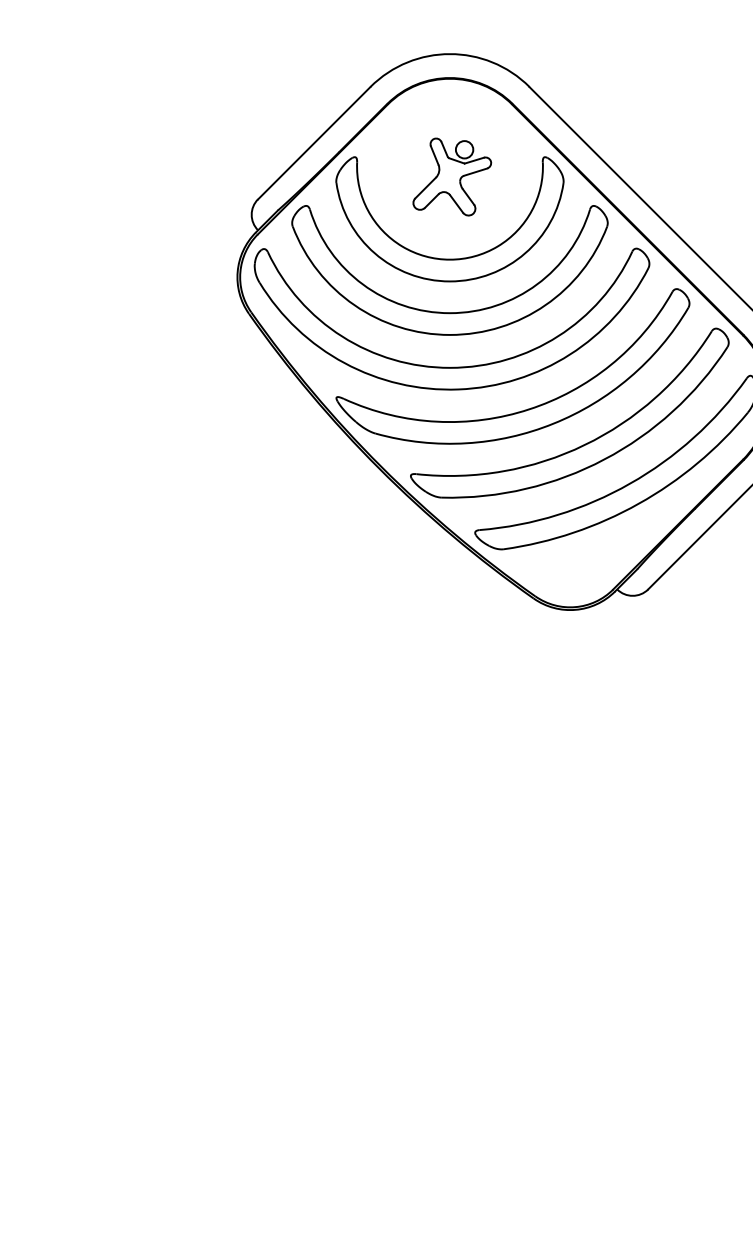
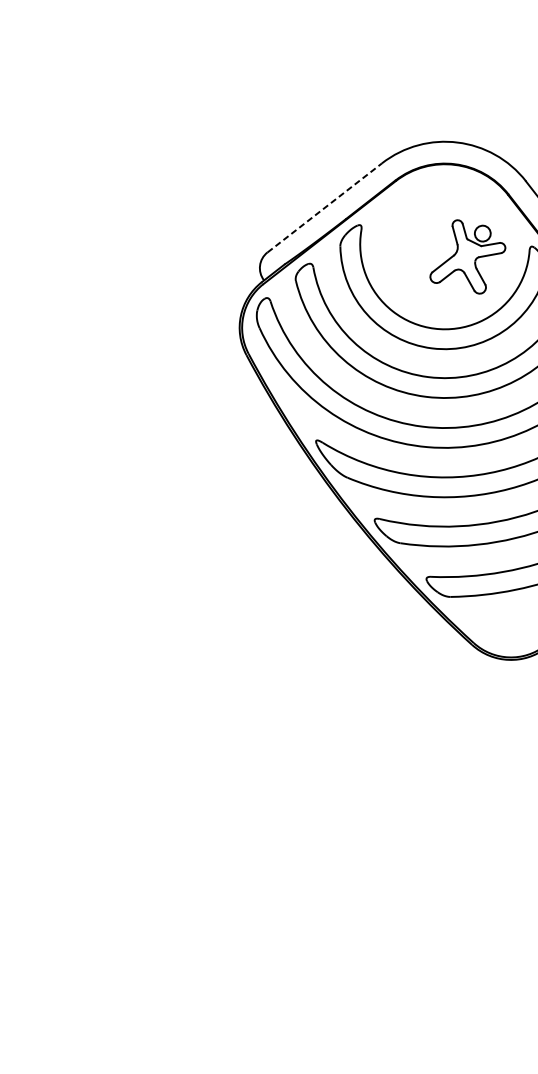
line: (314, 142) -> (325, 207), solid -> dashed
part: (452, 176) -> (468, 256), moved

